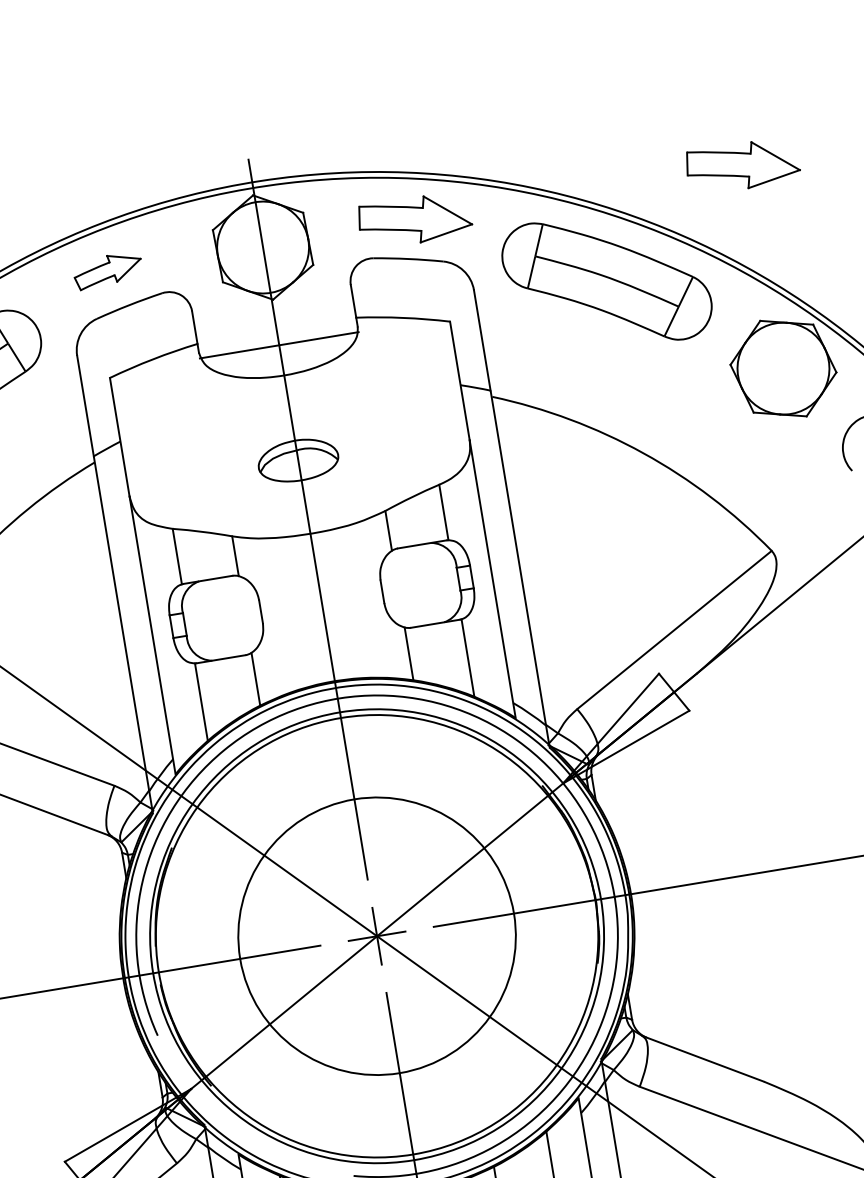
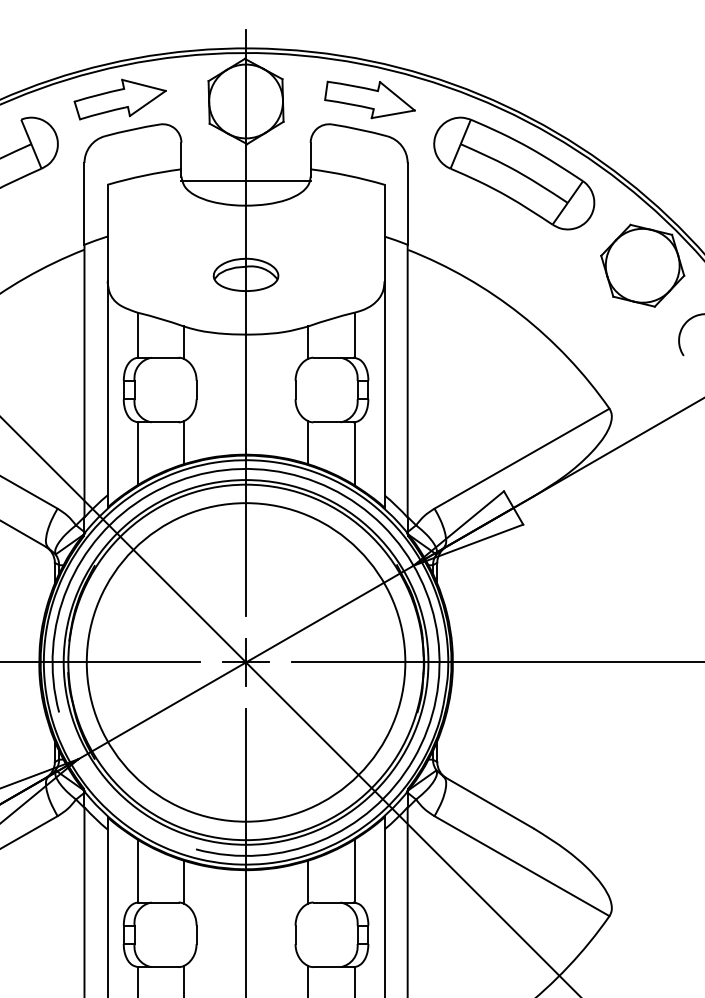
part: (742, 165) -> (636, 99), removed
part: (107, 270) -> (119, 99), size x1.67
circle: (376, 936) -> (245, 662), size x1.43

